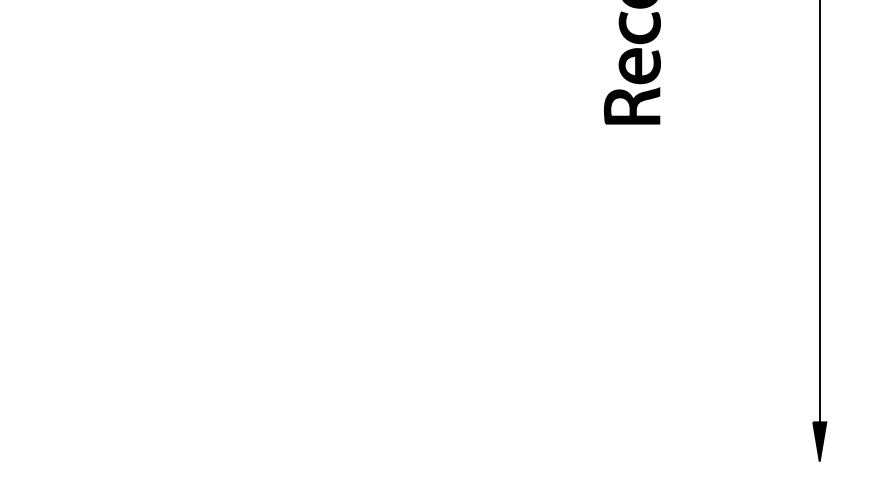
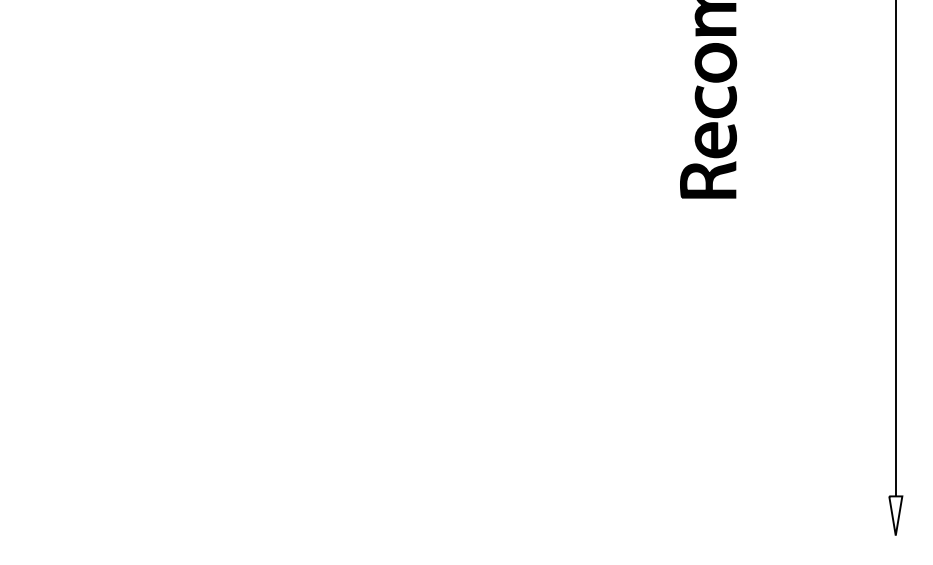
fill: (819, 441) -> (895, 515), removed

